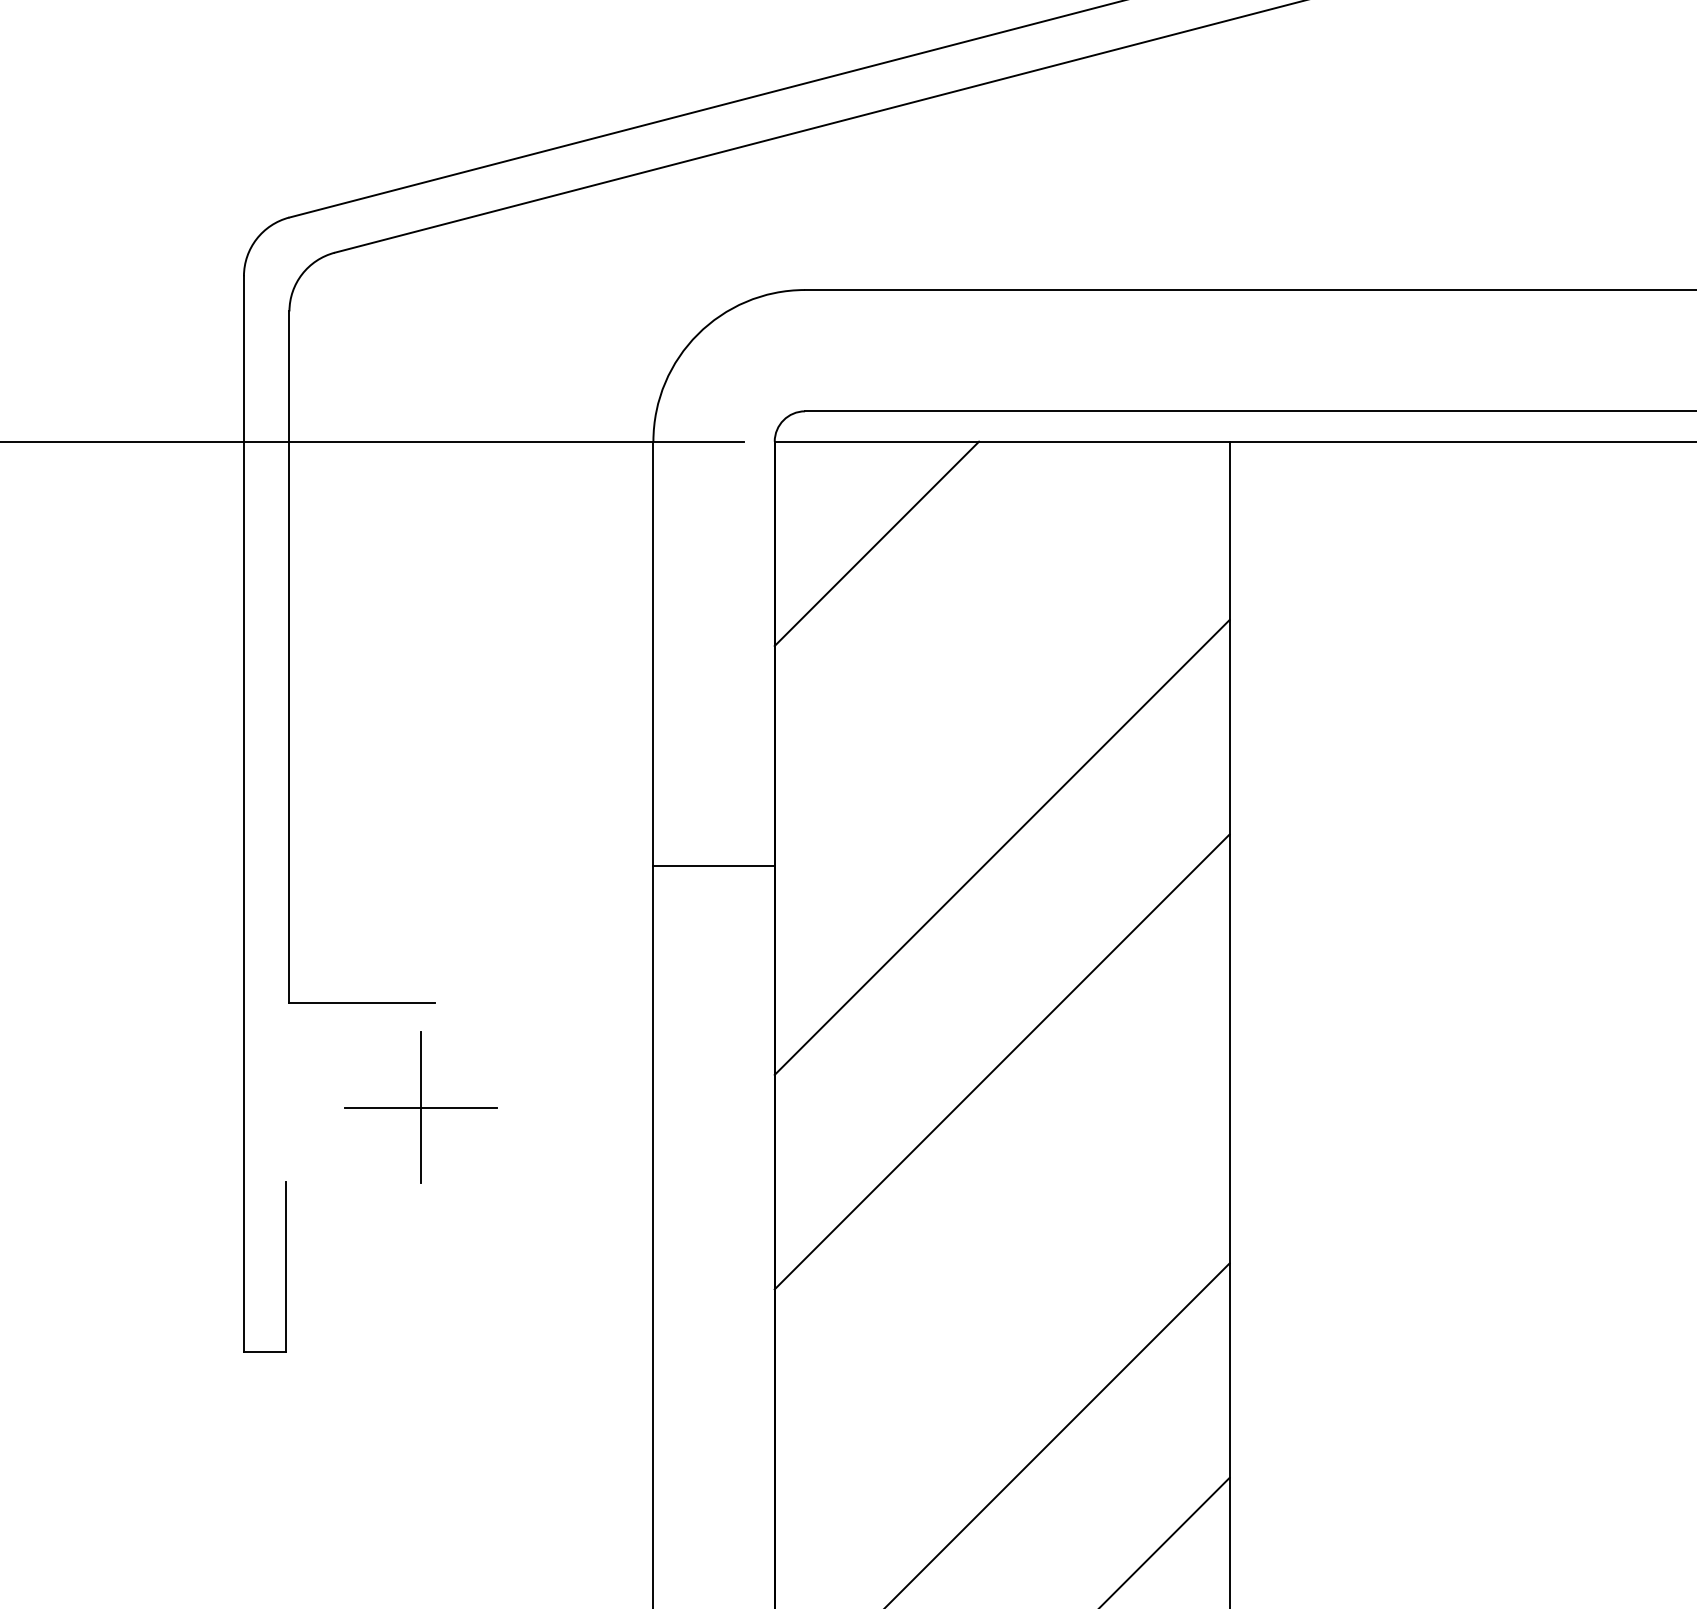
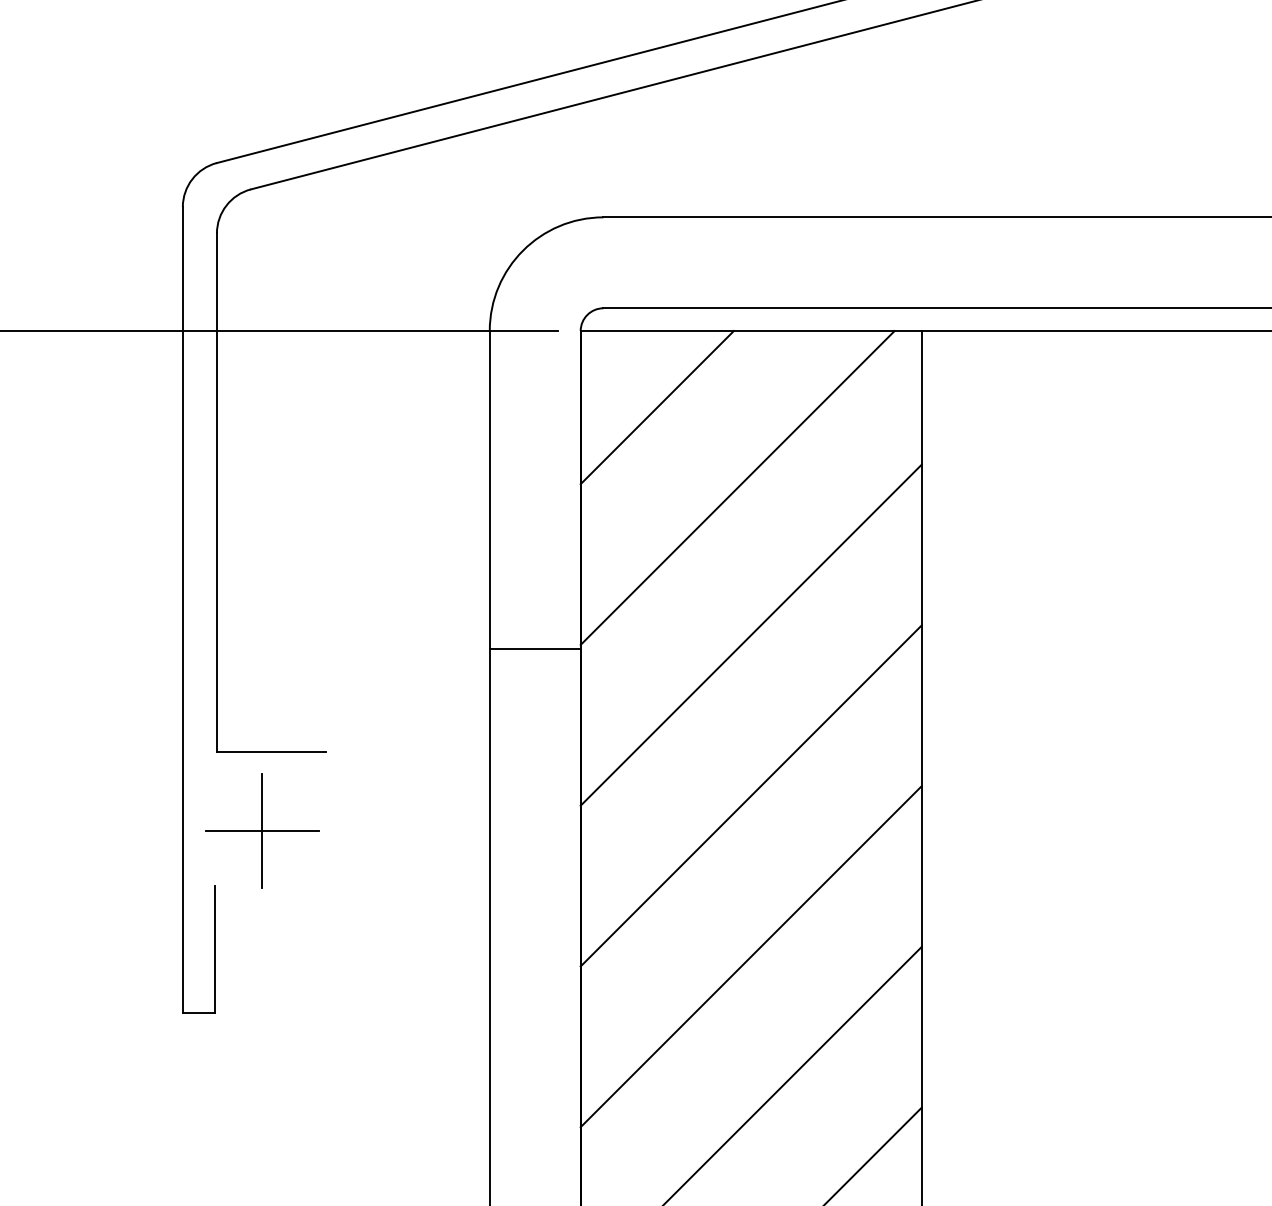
line: (983, 650) -> (737, 487), added
part: (420, 1106) -> (262, 830), moved
line: (1001, 1276) -> (750, 956), added

